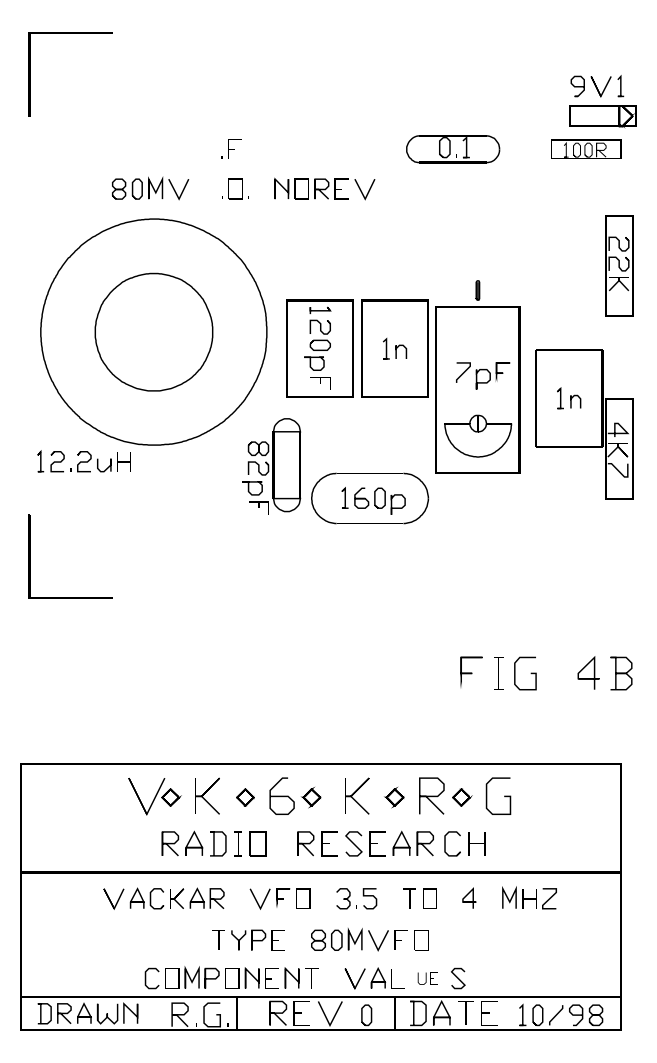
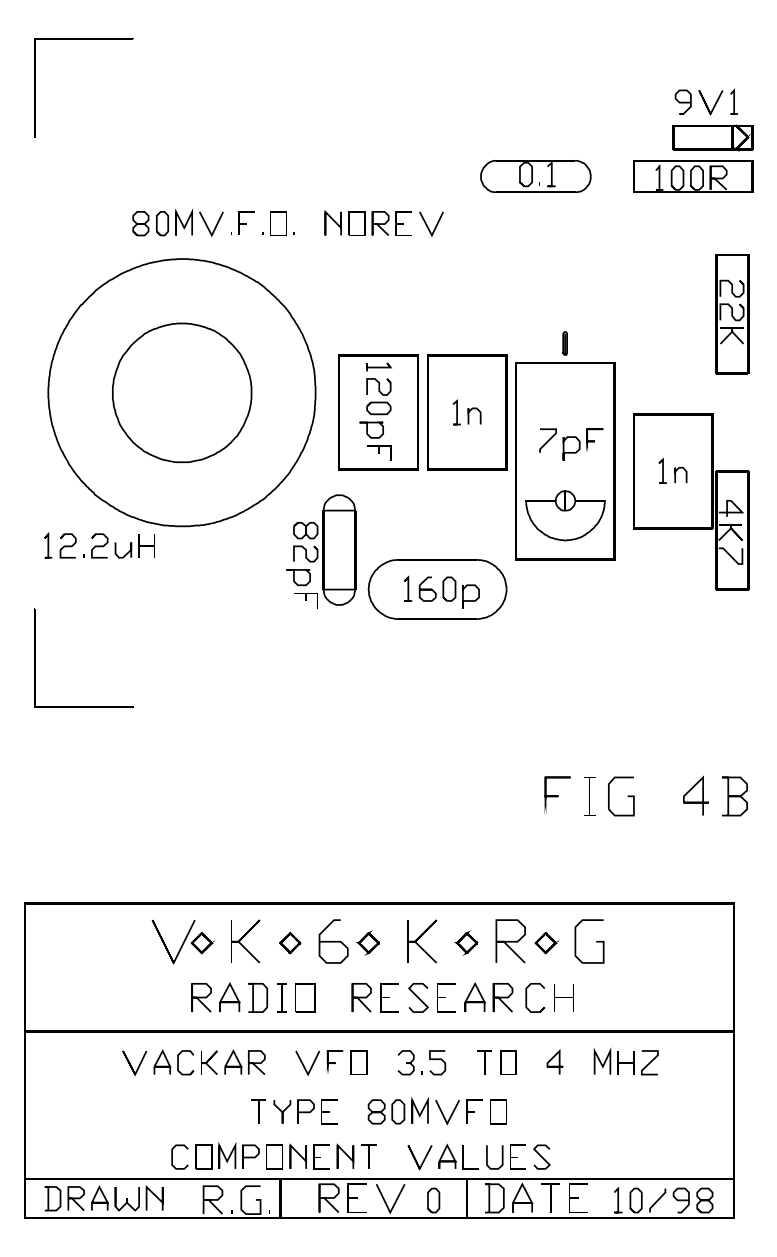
part: (231, 148) -> (242, 222), moved
part: (586, 149) -> (693, 176), size x1.43
part: (427, 978) -> (505, 1156), size x1.67

